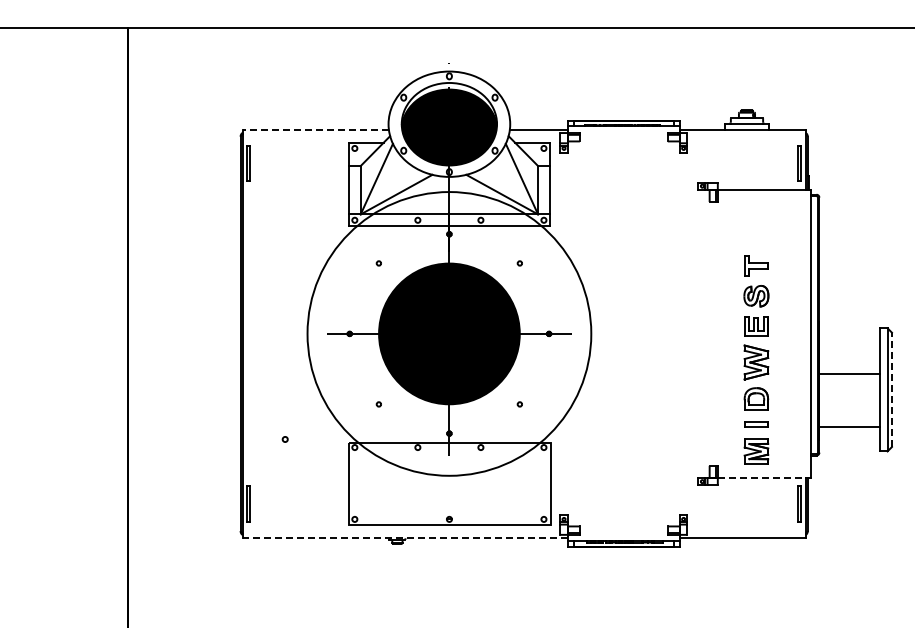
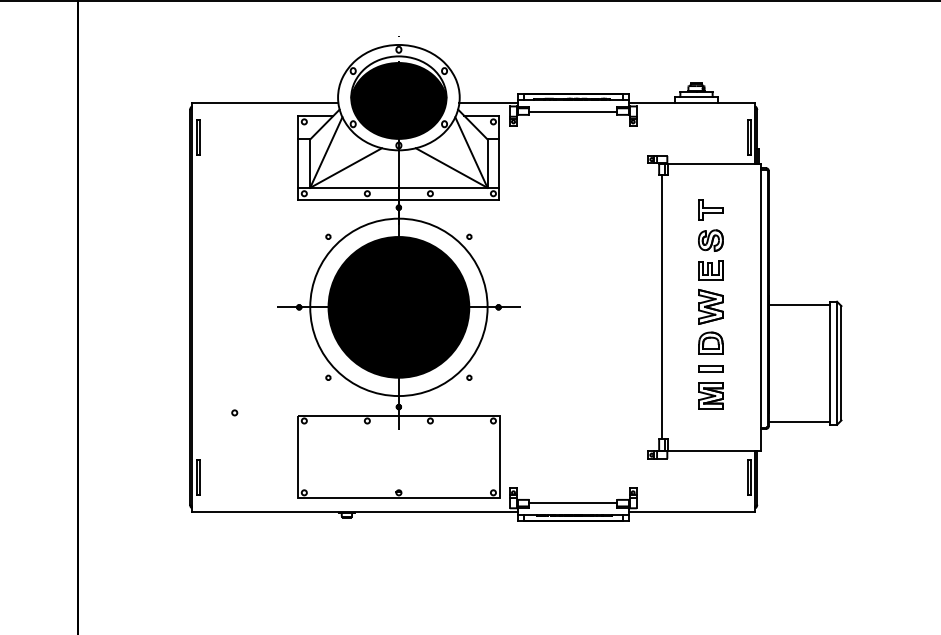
line: (315, 129) -> (264, 102), dashed -> solid
line: (624, 138) -> (573, 111), added
circle: (449, 334) -> (398, 307), size x0.62
line: (713, 334) -> (662, 307), added
part: (756, 360) -> (710, 304), moved
line: (849, 374) -> (798, 304), moved
line: (892, 389) -> (841, 362), dashed -> solid
line: (849, 427) -> (798, 421), moved
line: (762, 478) -> (711, 451), dashed -> solid
line: (624, 530) -> (573, 503), added
line: (405, 538) -> (354, 511), dashed -> solid

